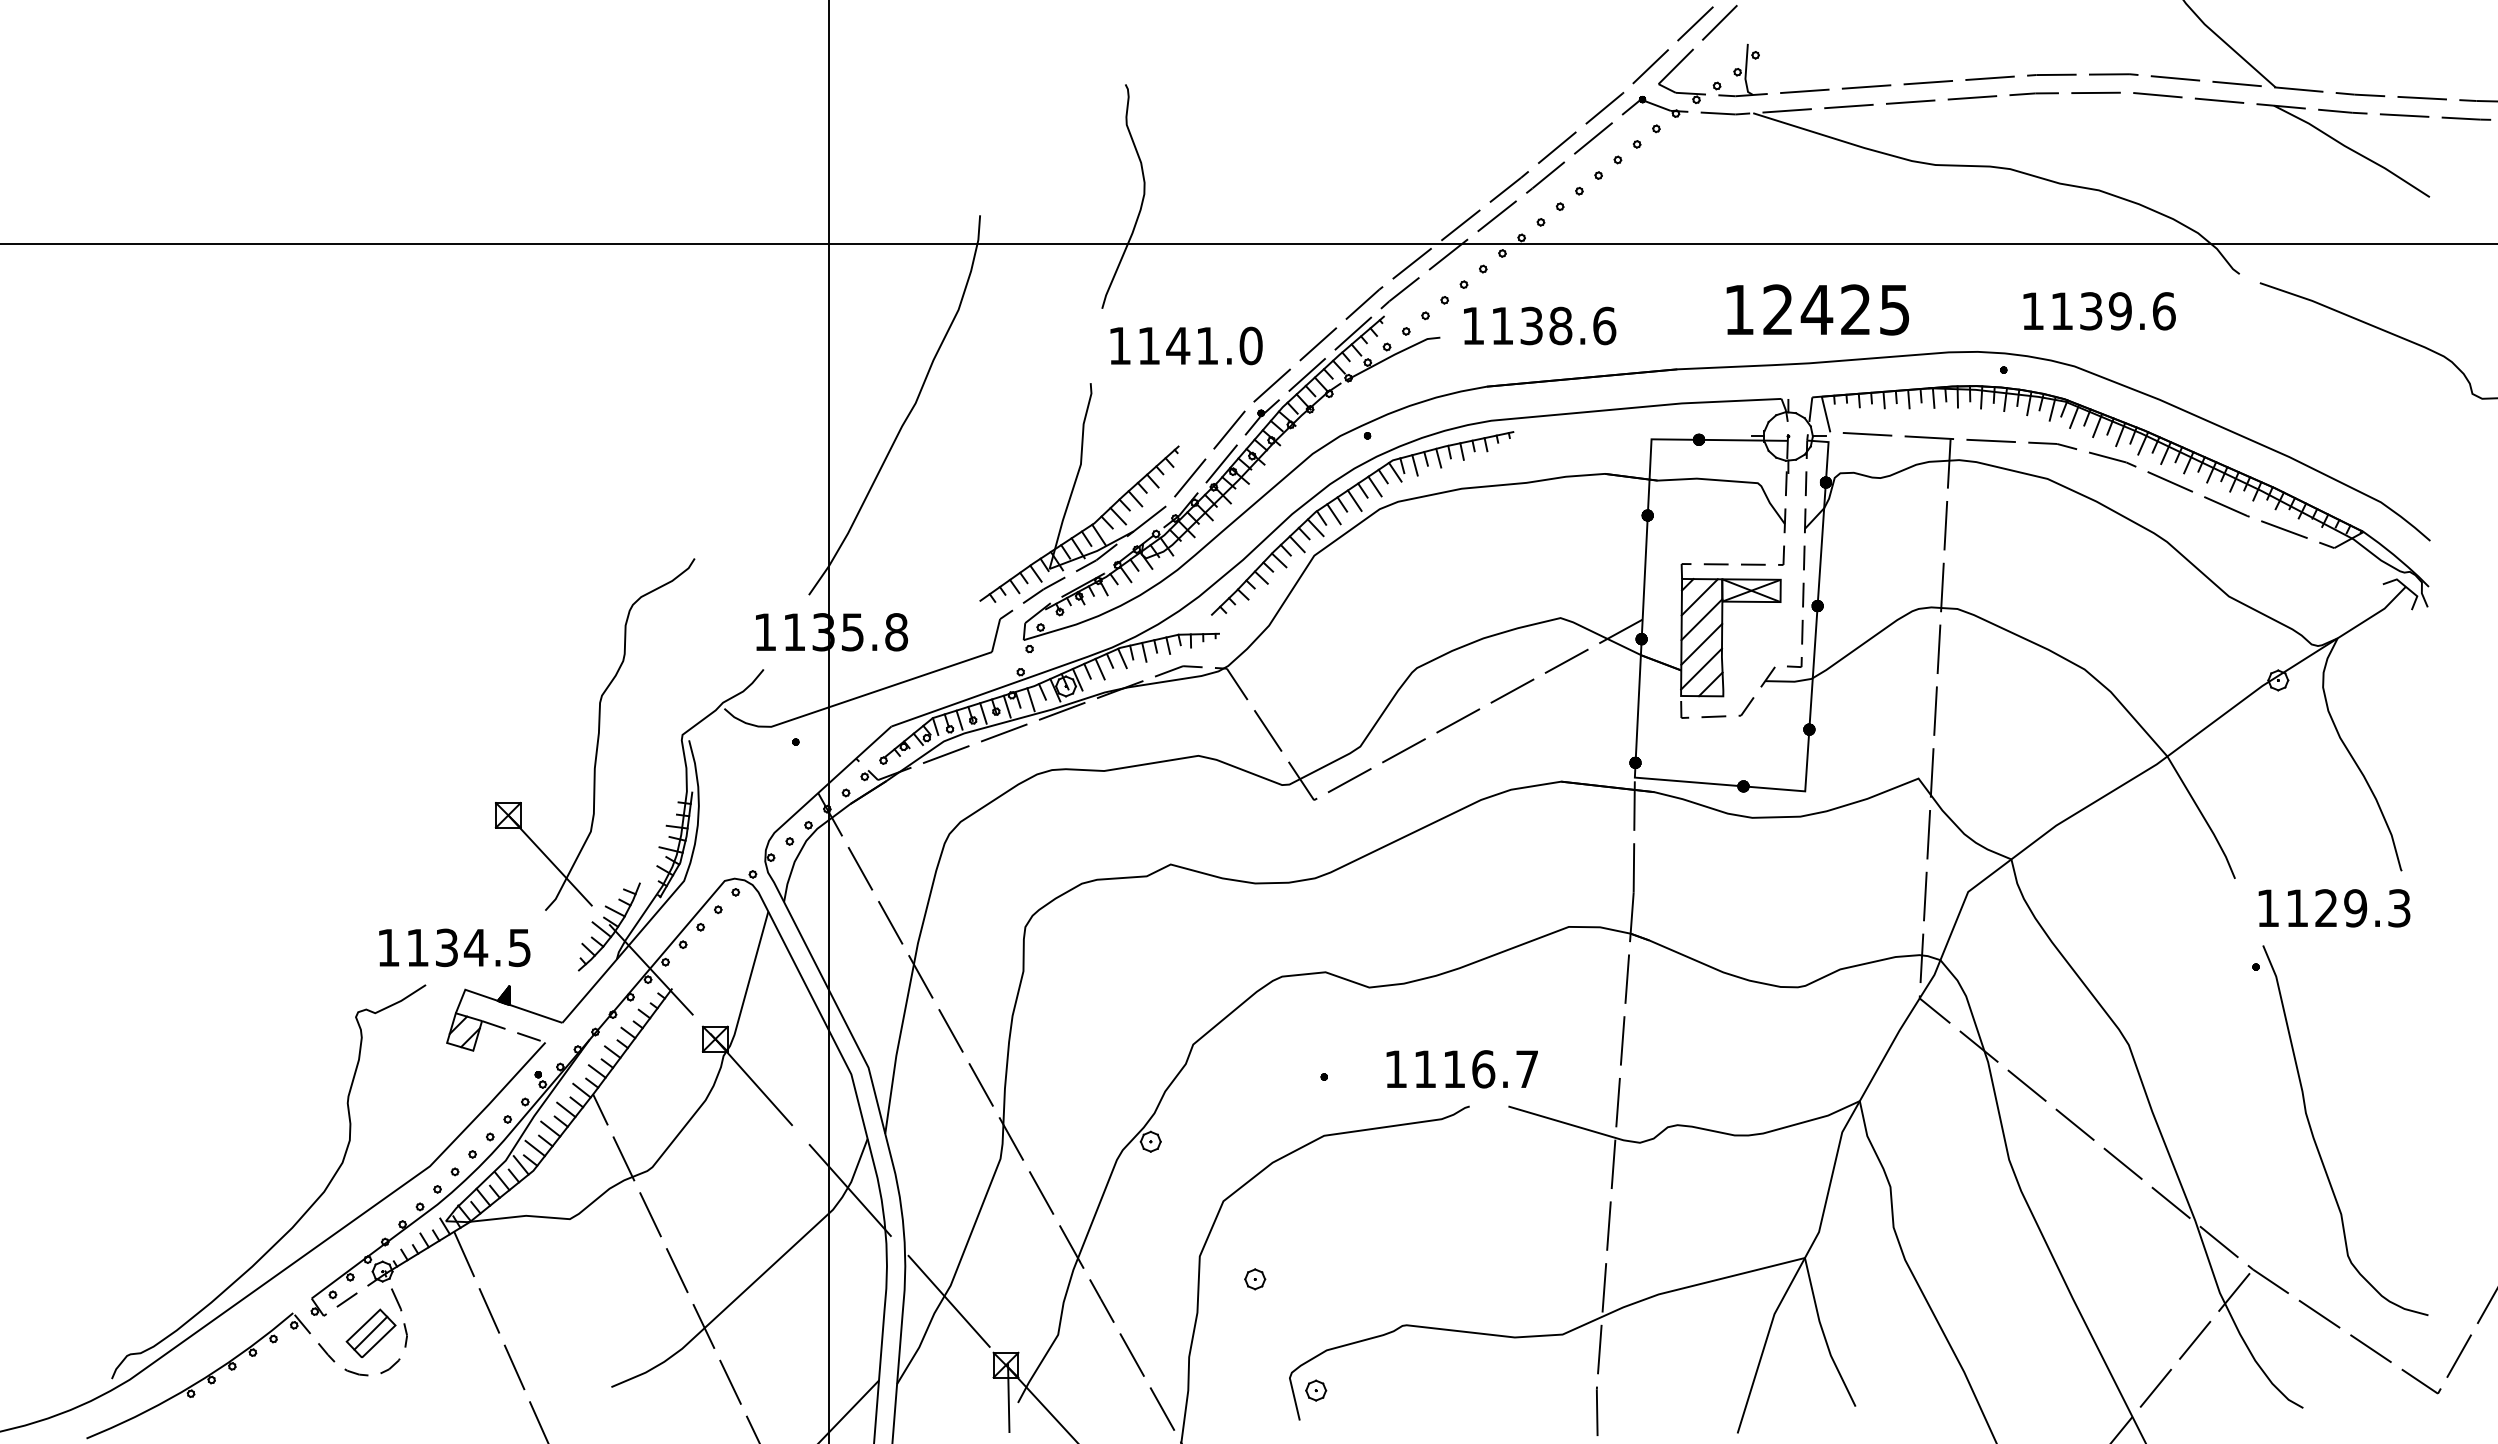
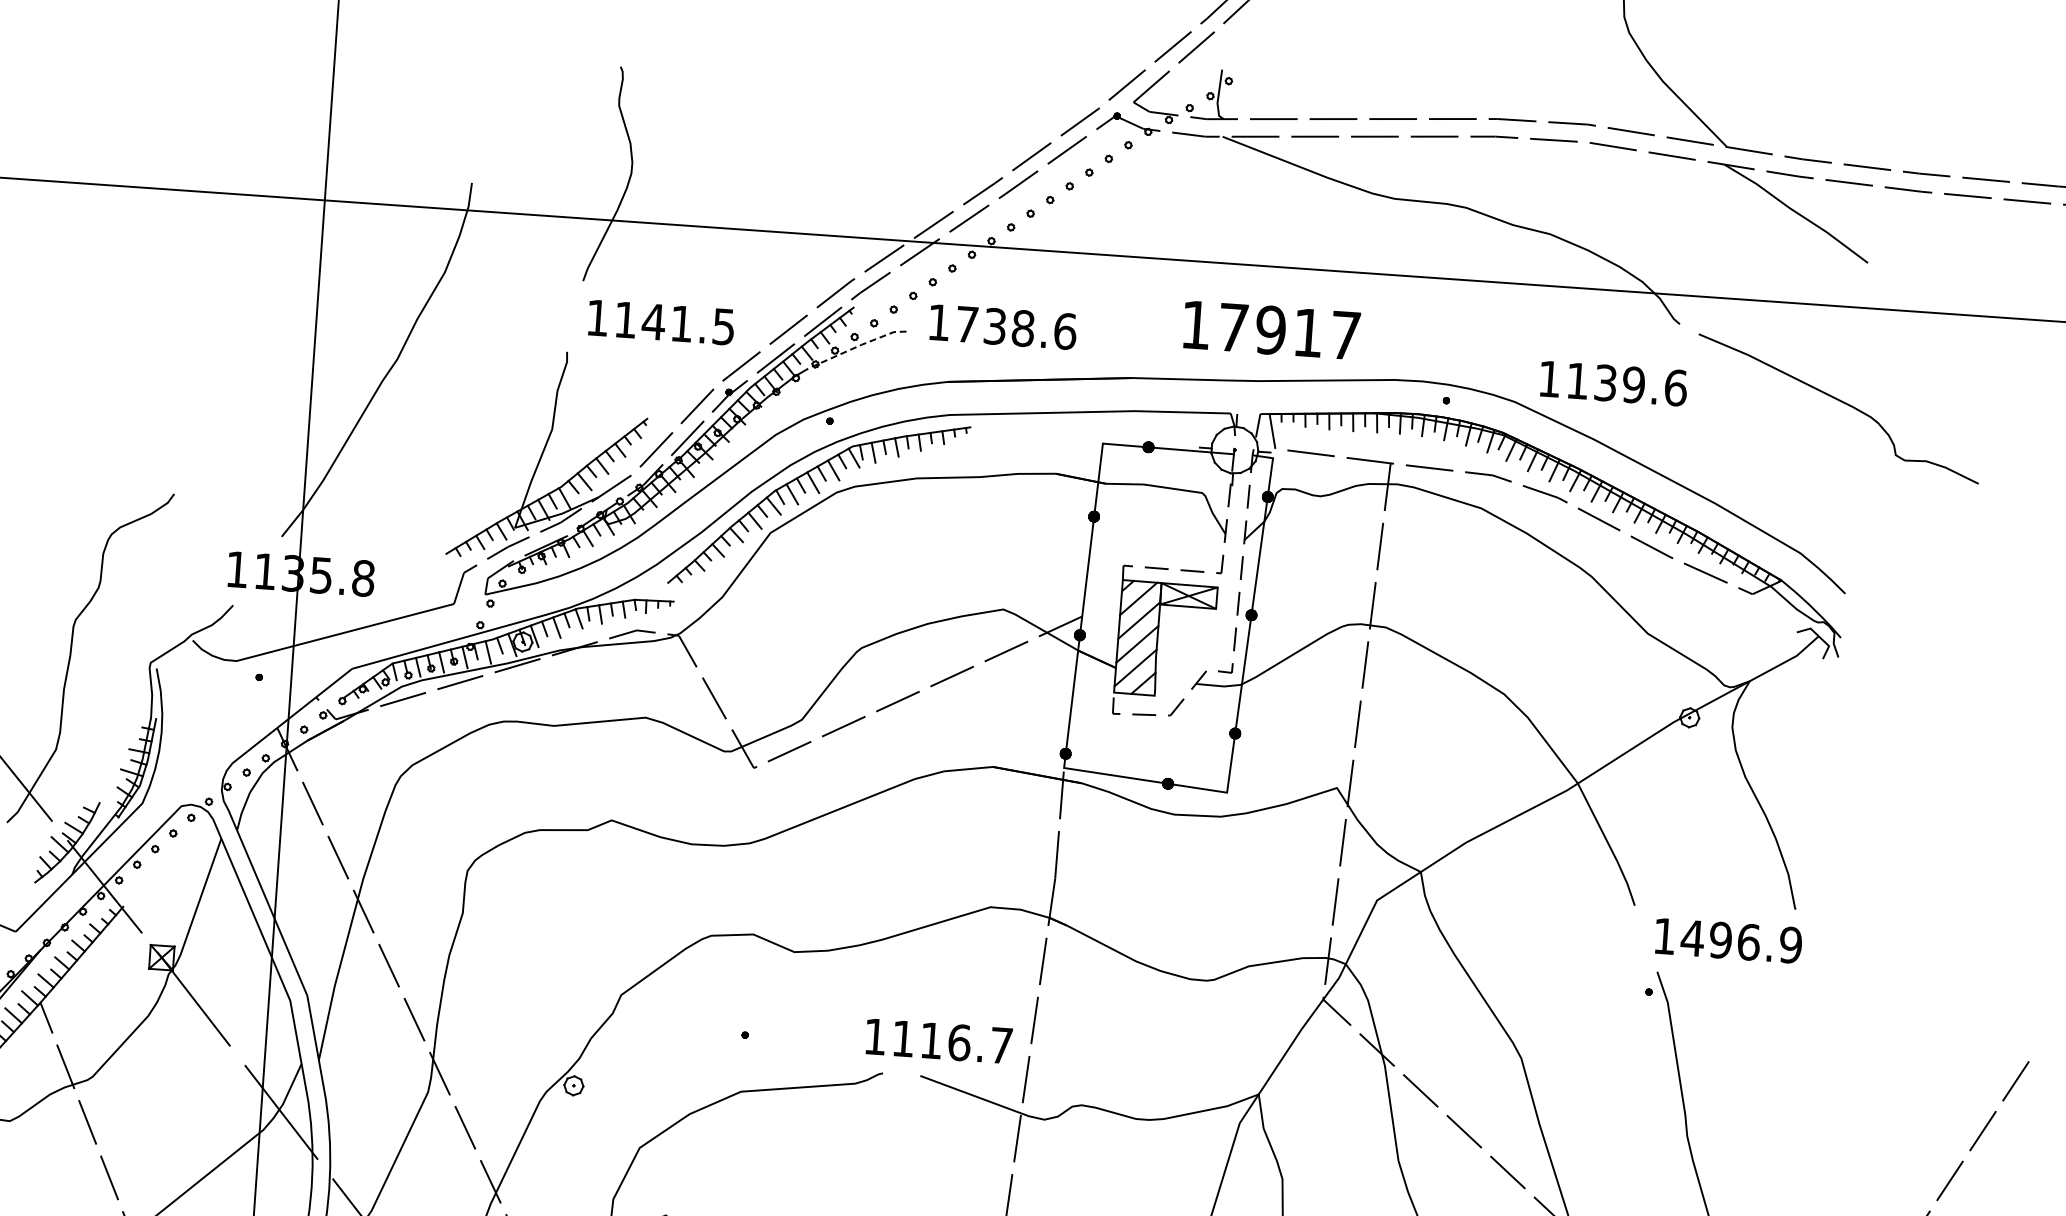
text: (1836, 309) -> (1289, 331), 12425 -> 17917
text: (2099, 311) -> (1613, 383), moved
text: (1502, 325) -> (967, 324), 1138.6 -> 1738.6
text: (1250, 345) -> (723, 326), 1141.0 -> 1141.5
line: (1393, 355) -> (860, 345), solid -> dashed
text: (2347, 908) -> (1740, 941), 1129.3 -> 1496.9
text: (1461, 1069) -> (938, 1041), moved

